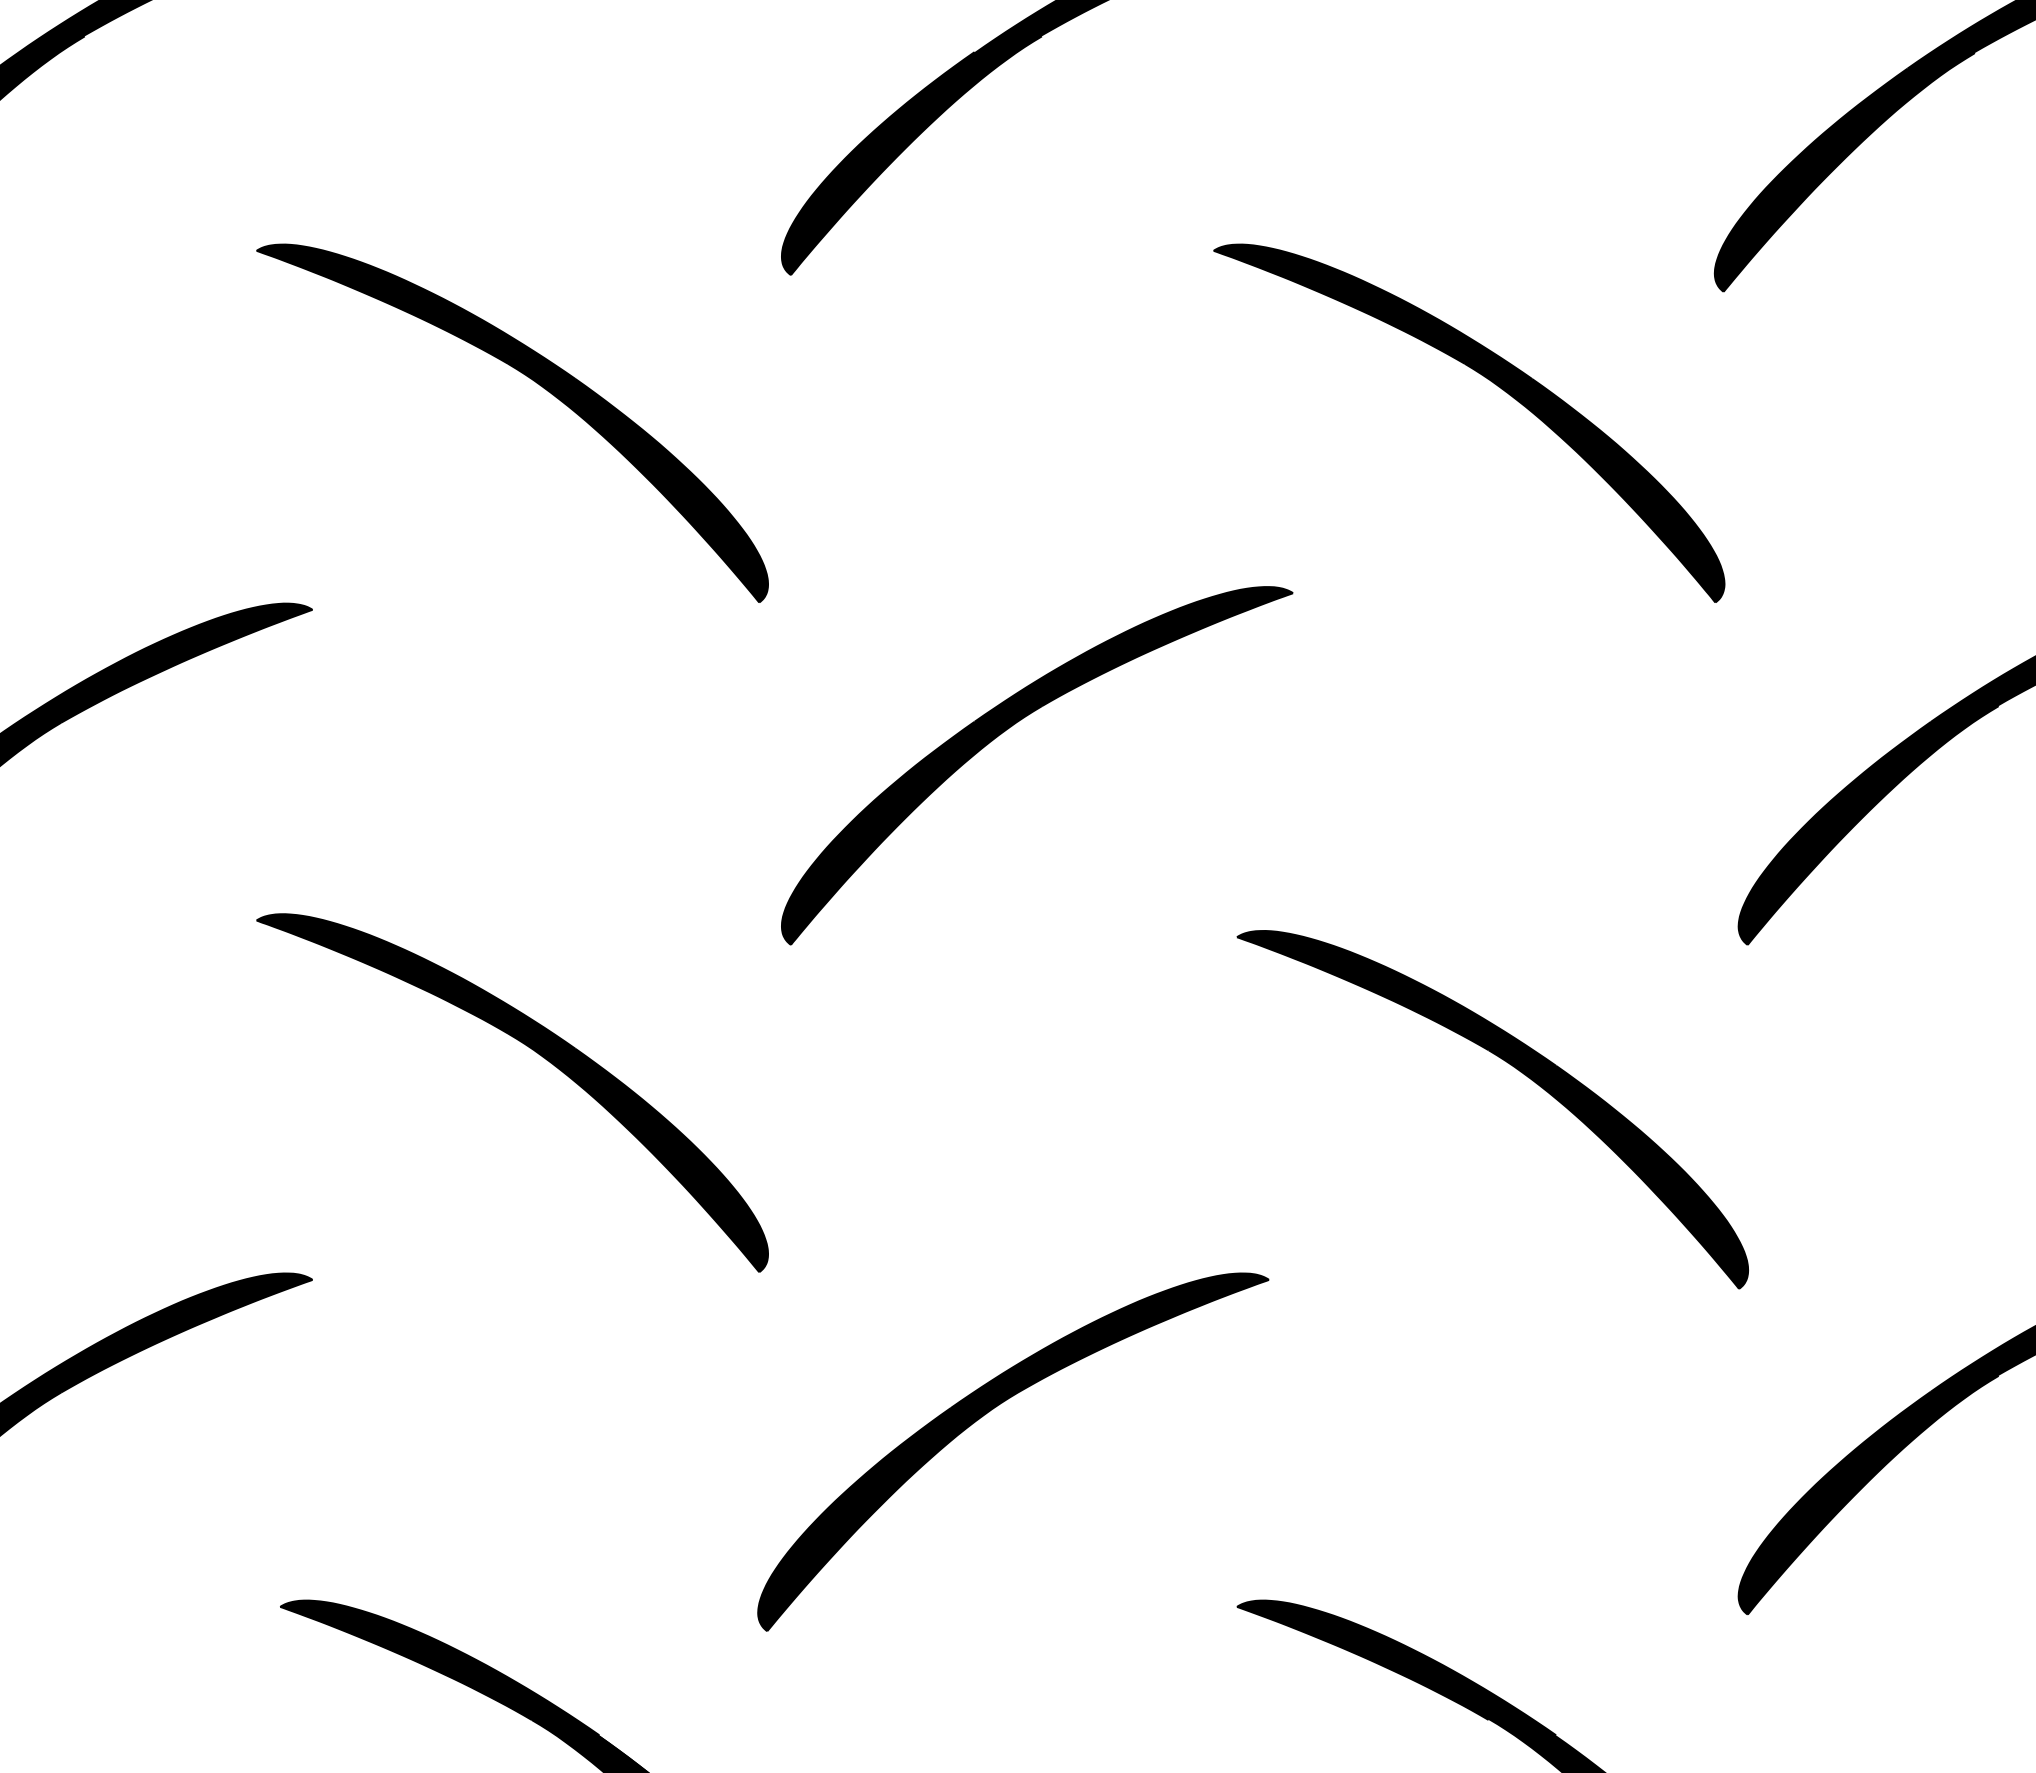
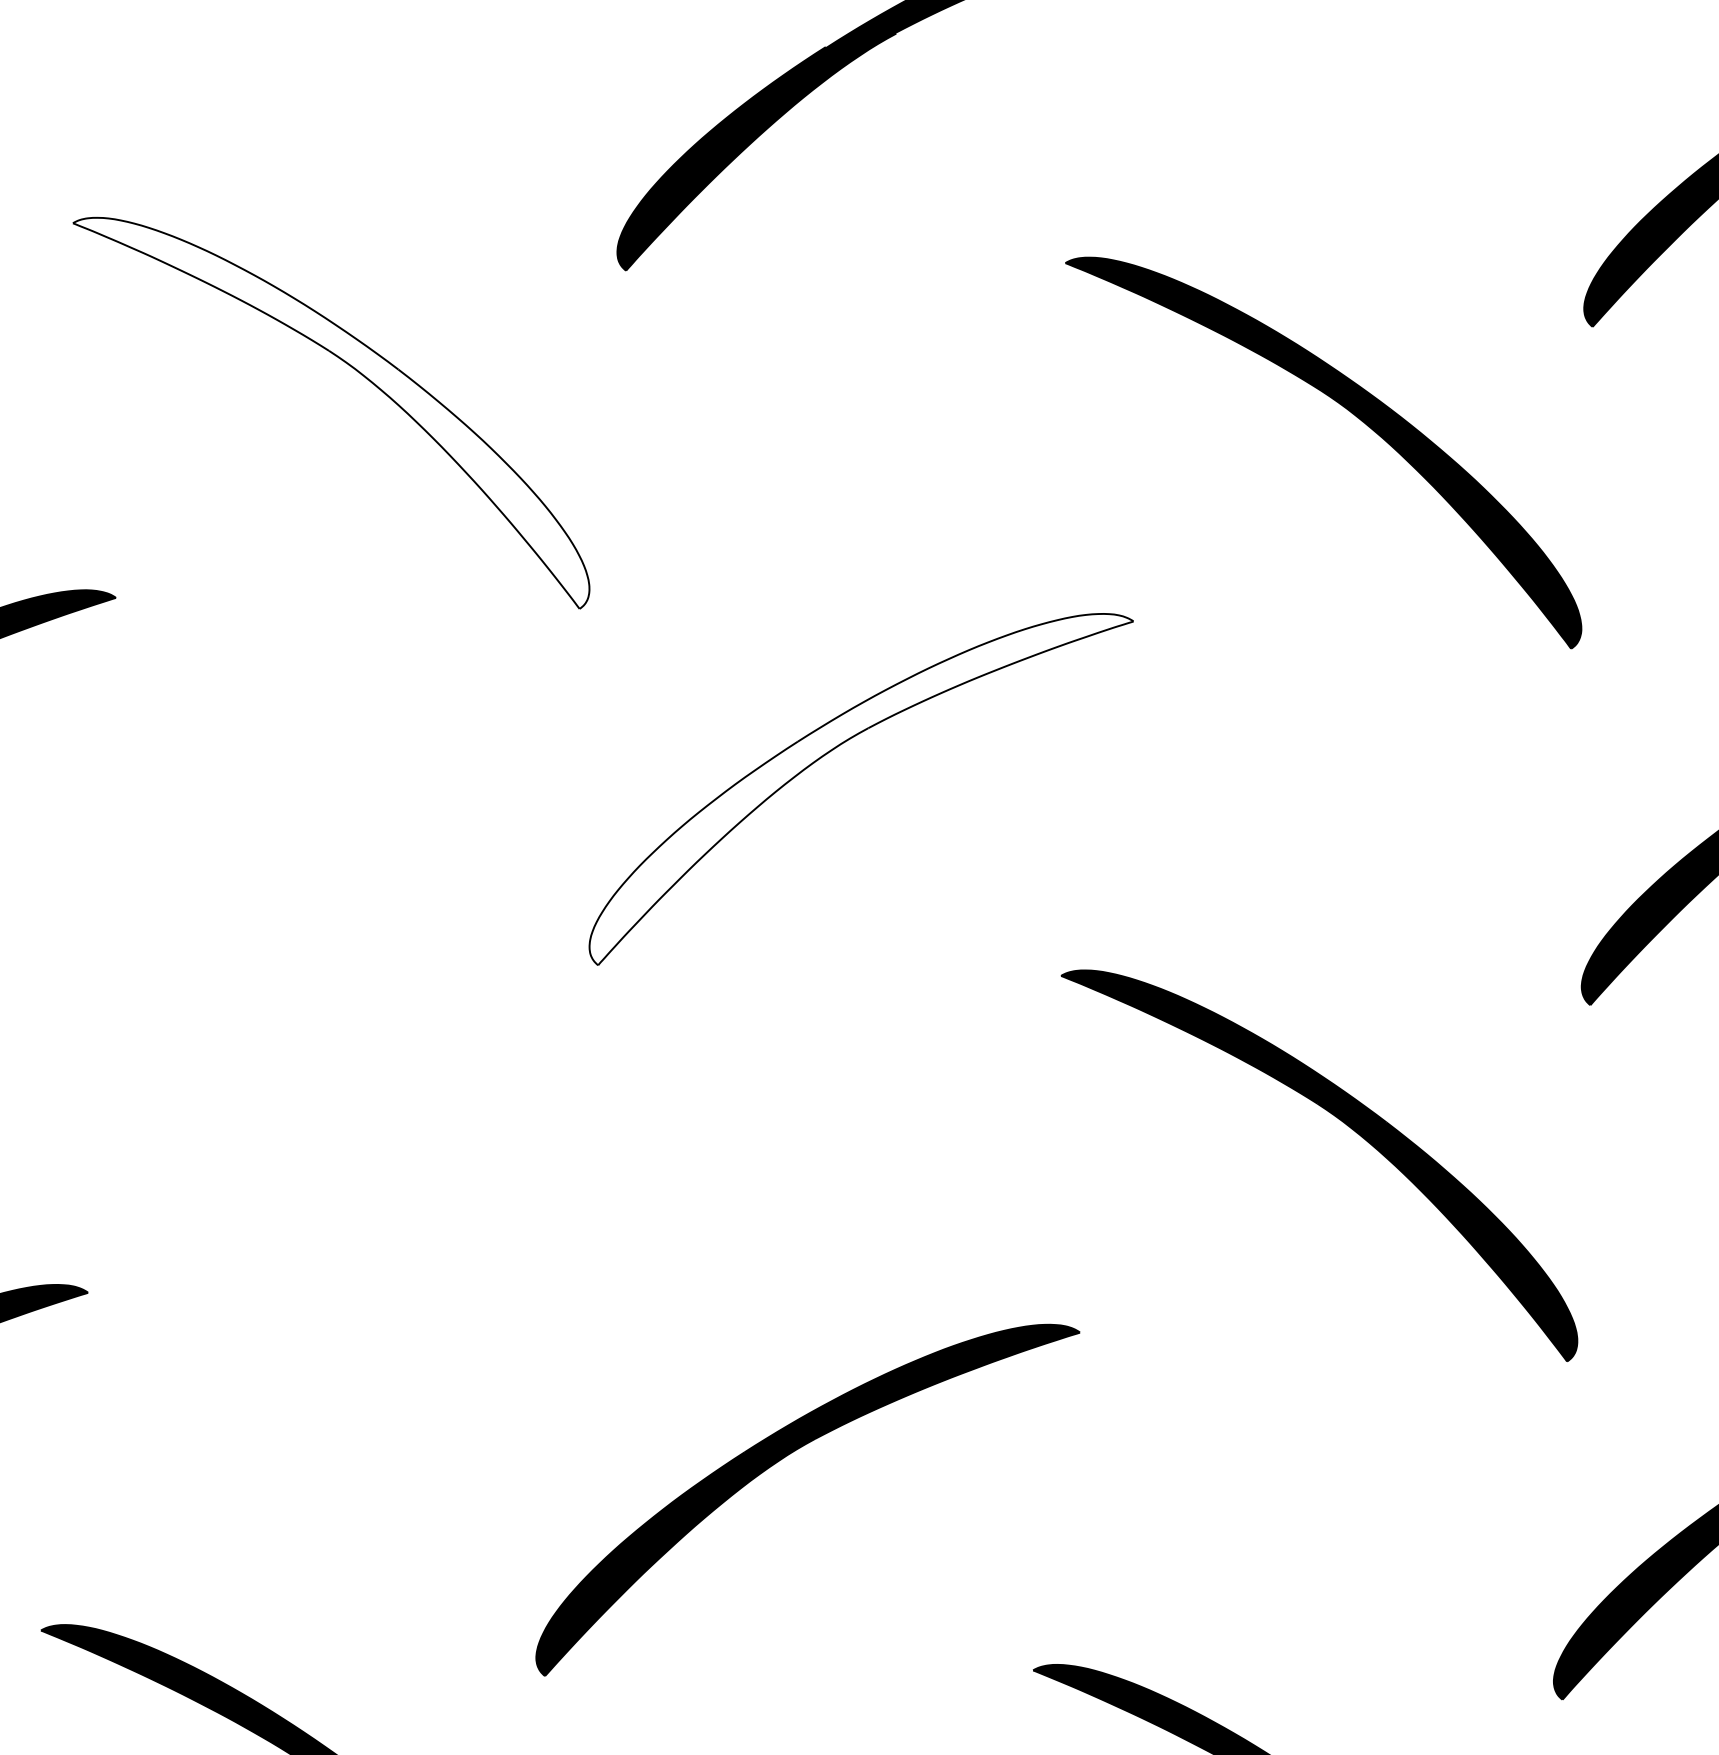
fill: (512, 423) -> (331, 412), removed
fill: (1037, 765) -> (861, 789), removed
part: (539, 1055) -> (332, 1069), removed

